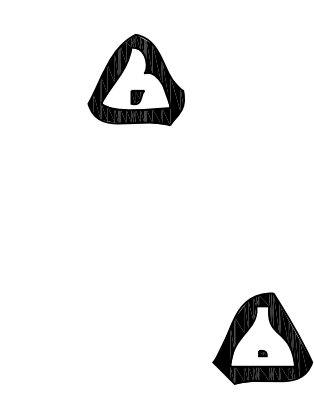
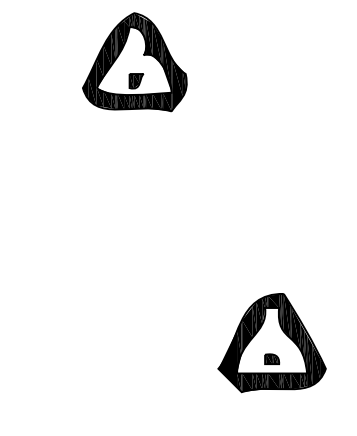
part: (263, 352) -> (272, 358), size x1.67

